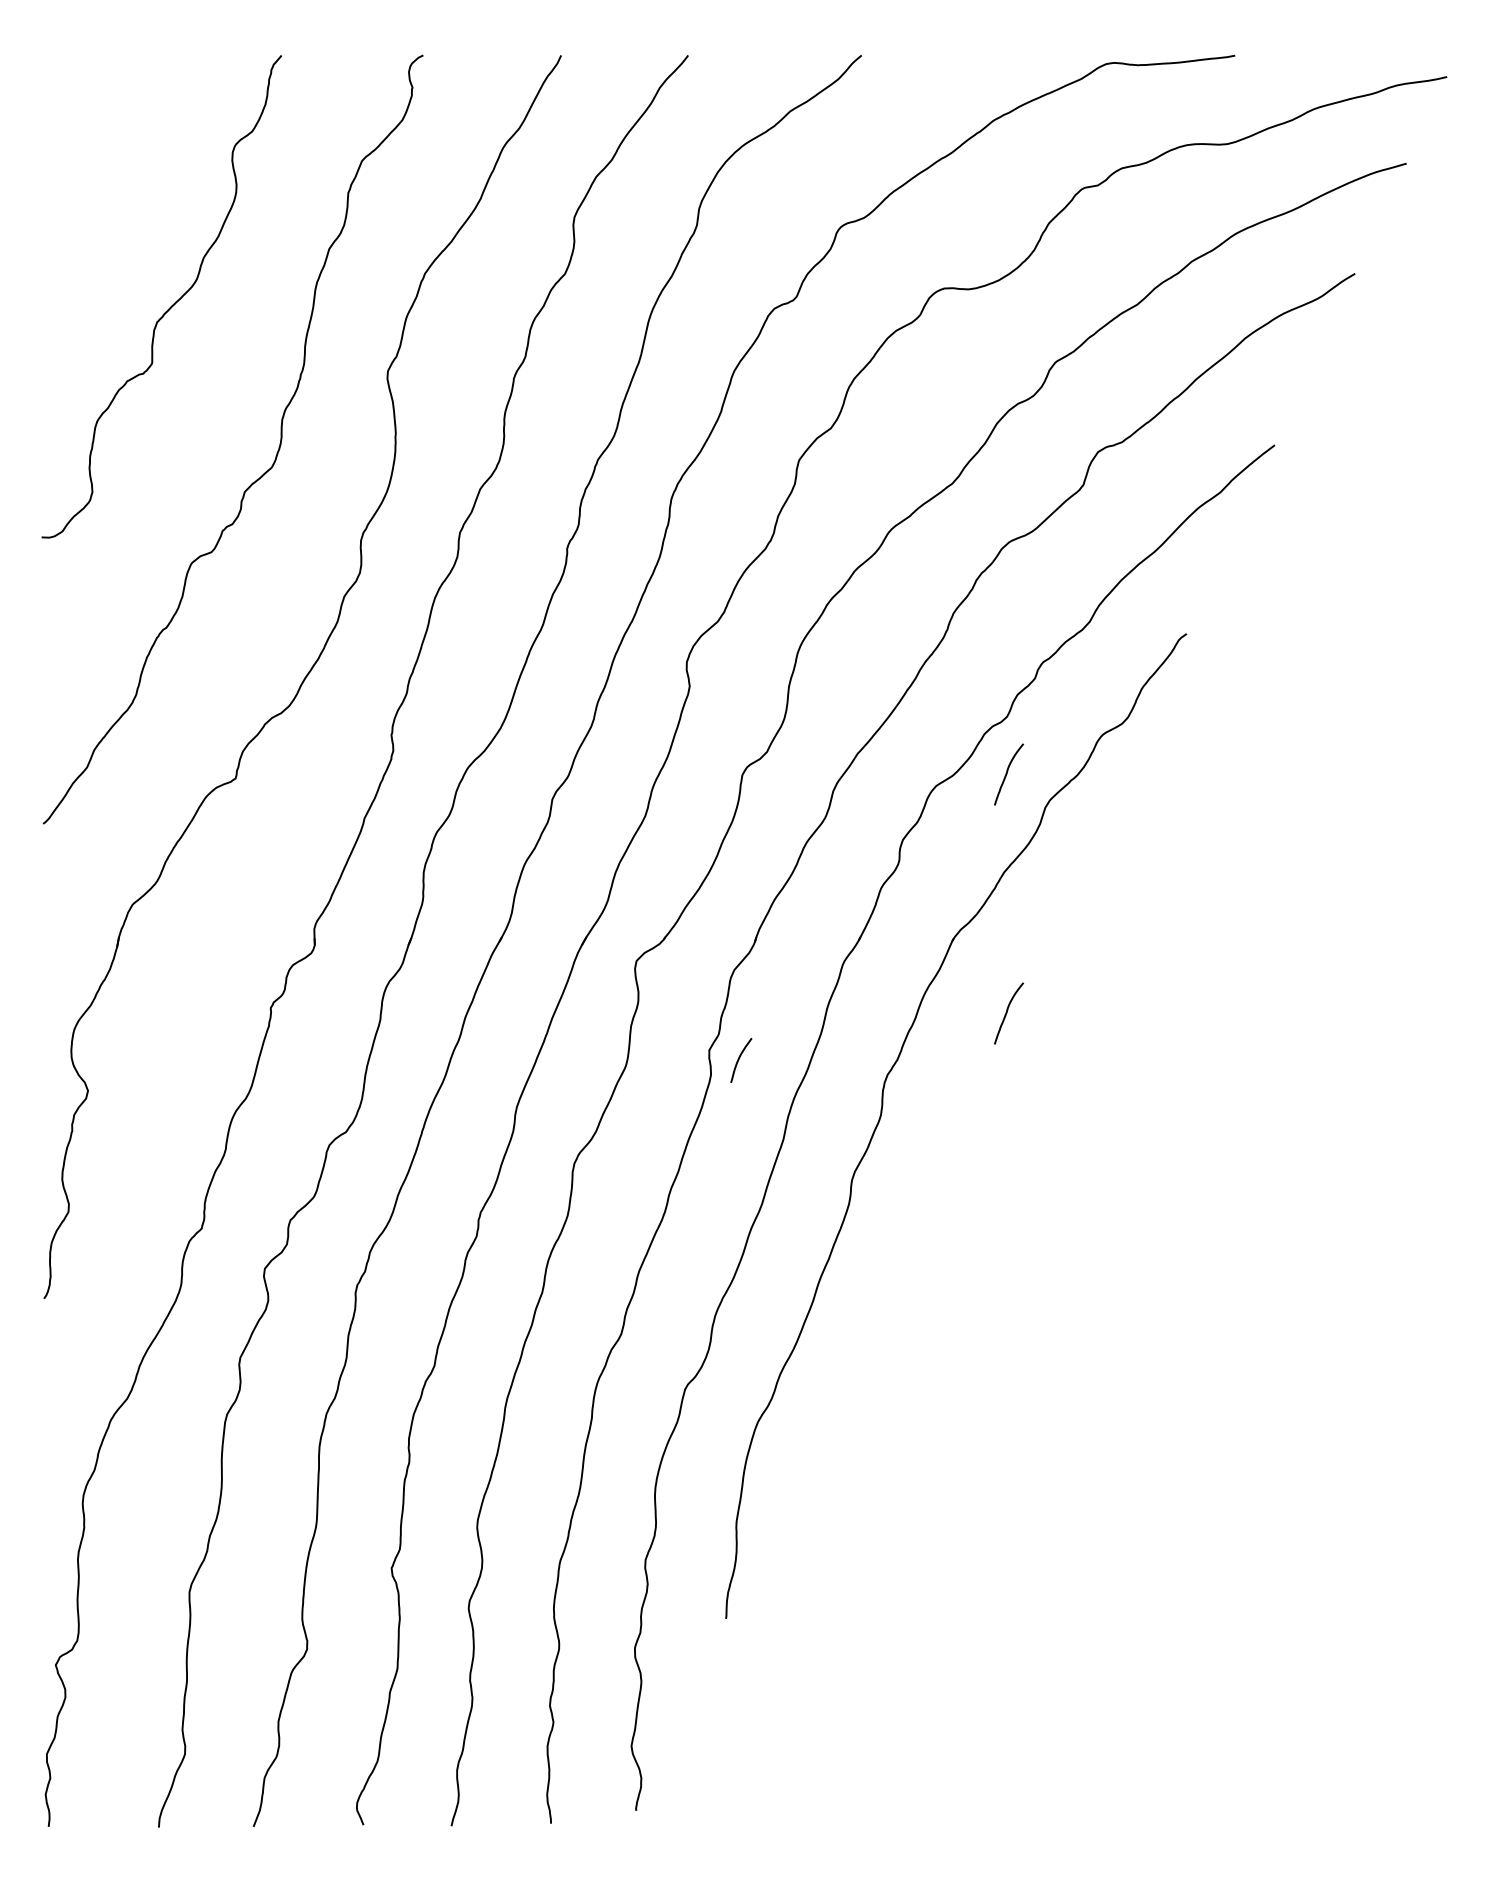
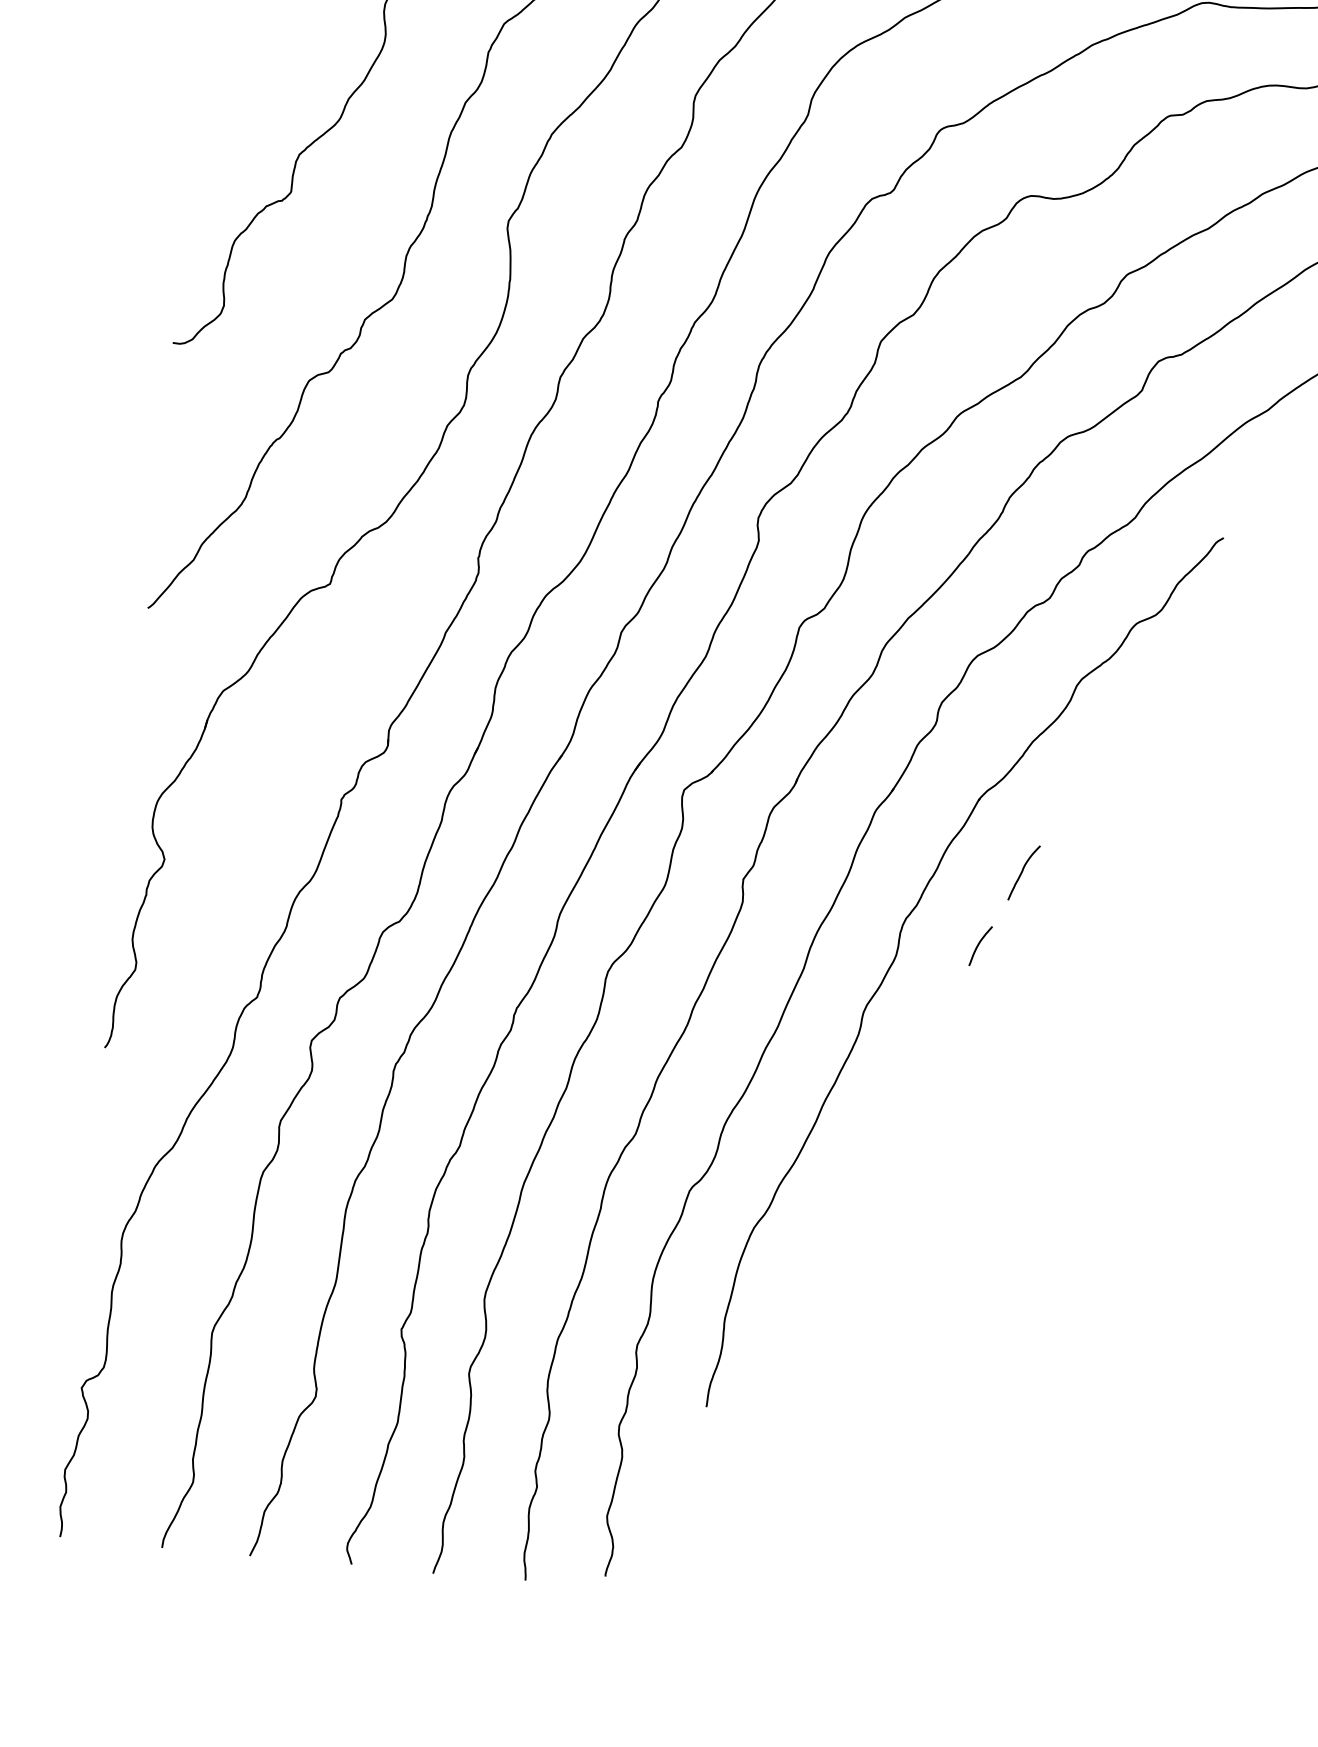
curve: (1007, 774) -> (1044, 651), removed
curve: (739, 1060) -> (979, 946), moved

